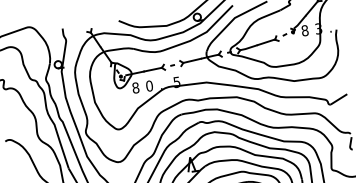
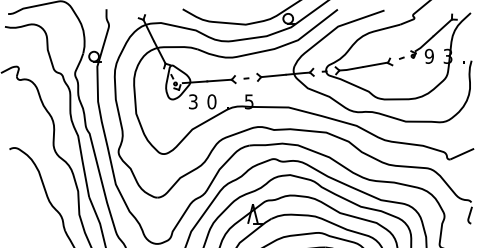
text: (304, 30) -> (428, 56), 8 -> 9
text: (135, 87) -> (192, 101), 8 -> 3

